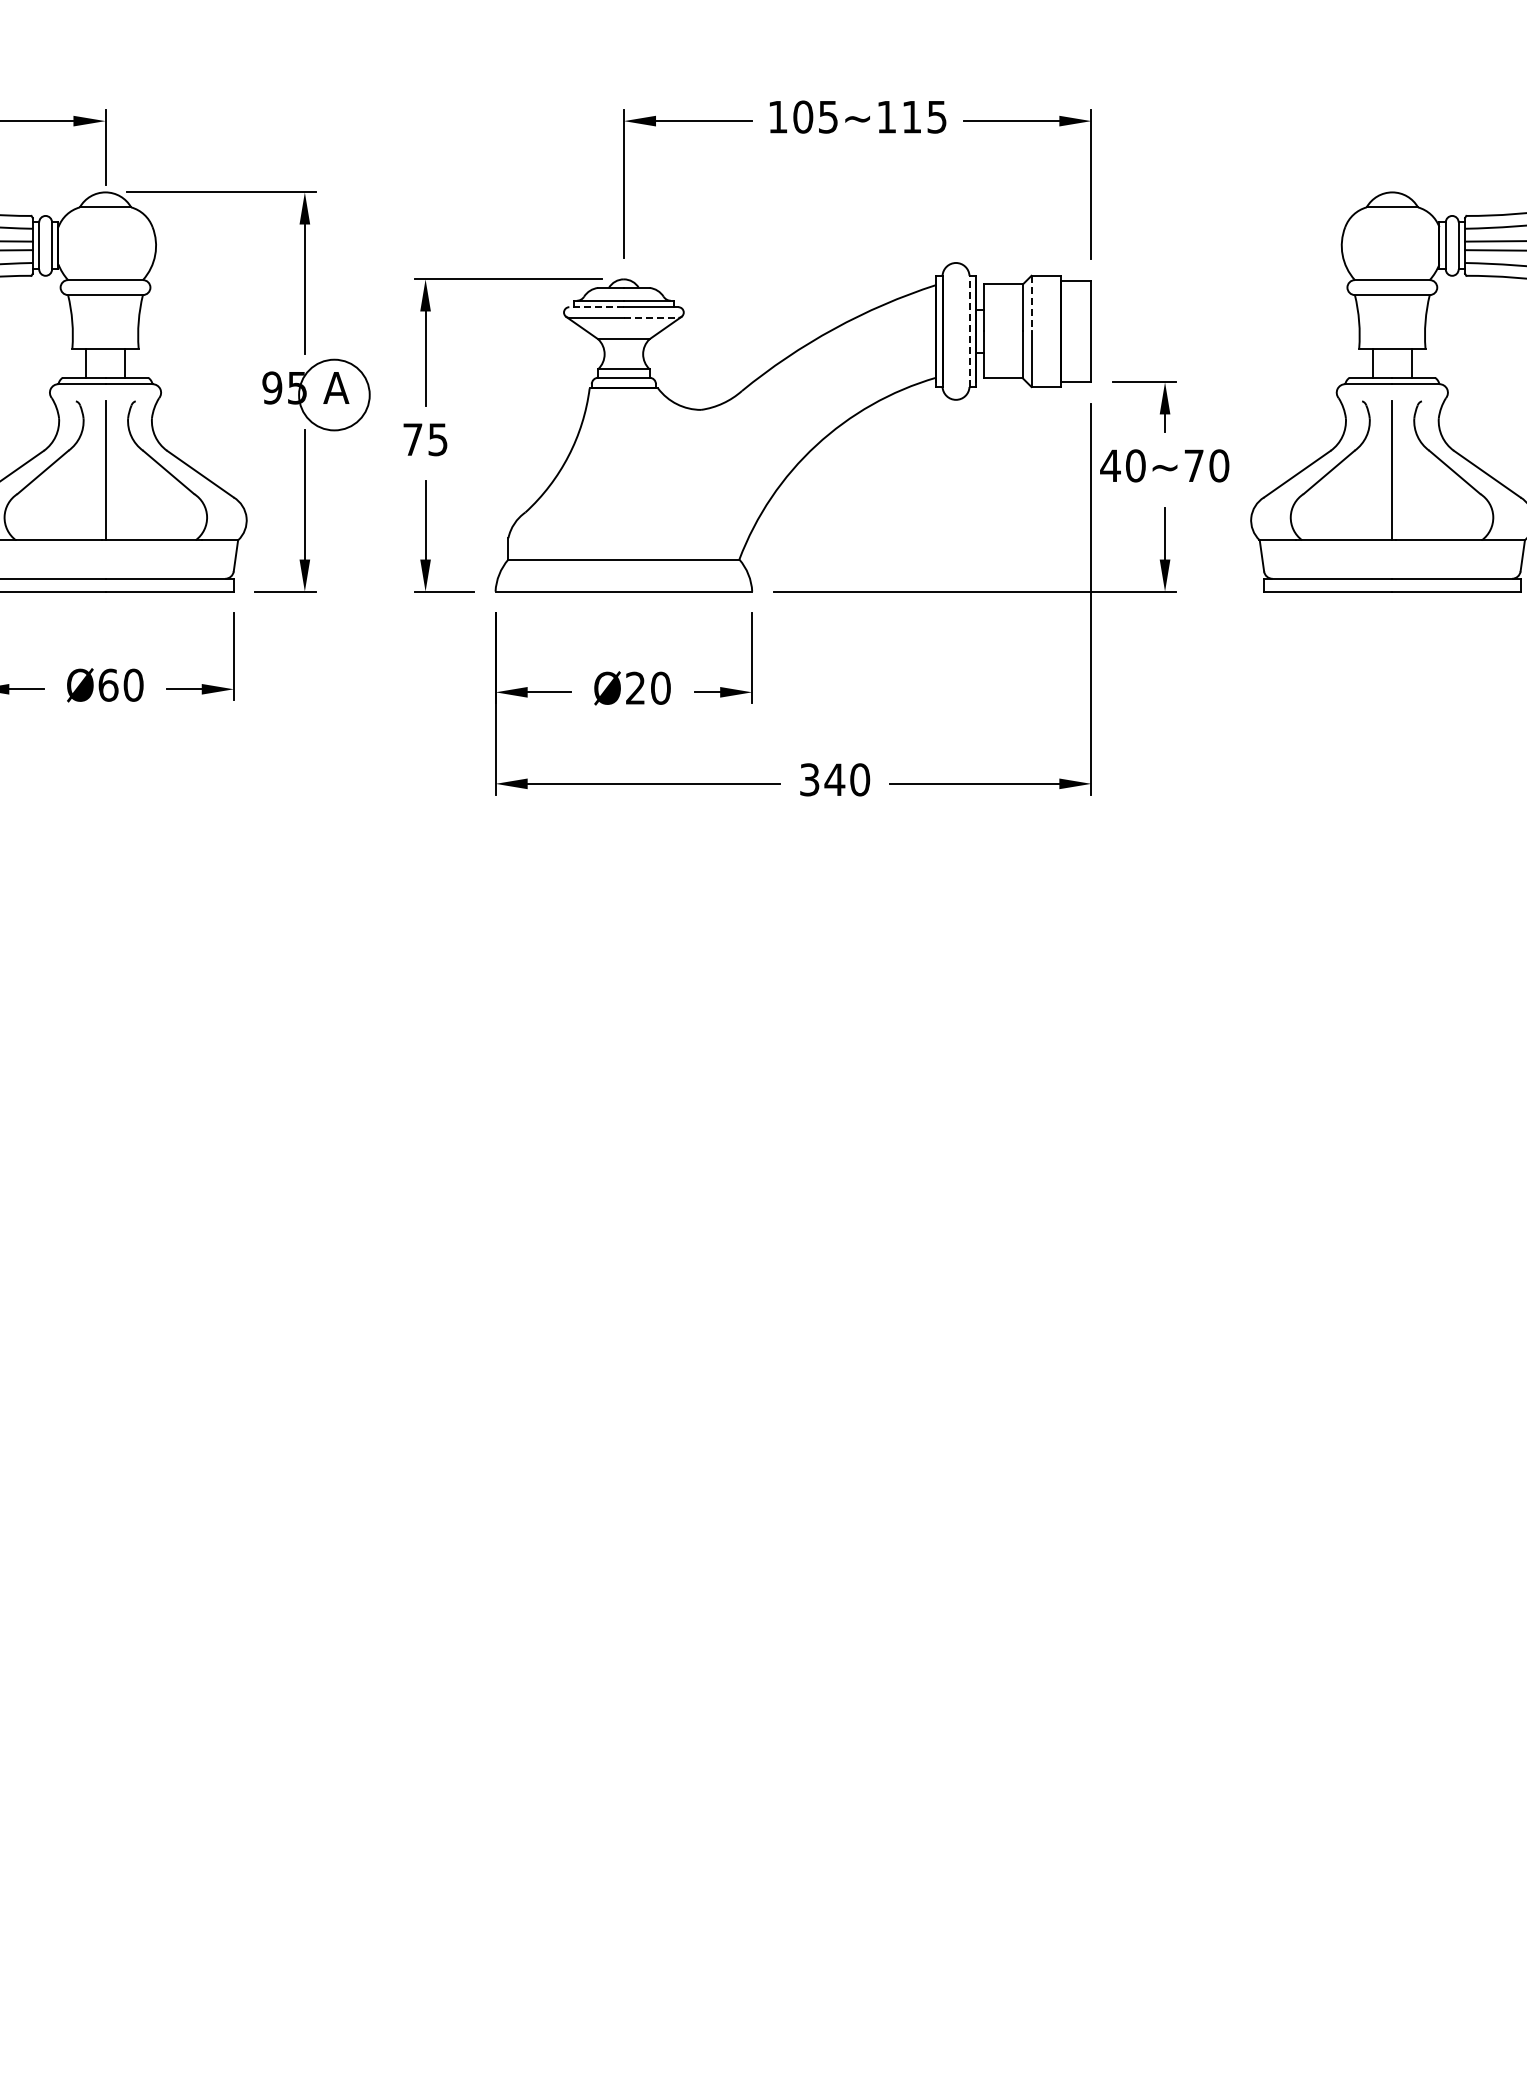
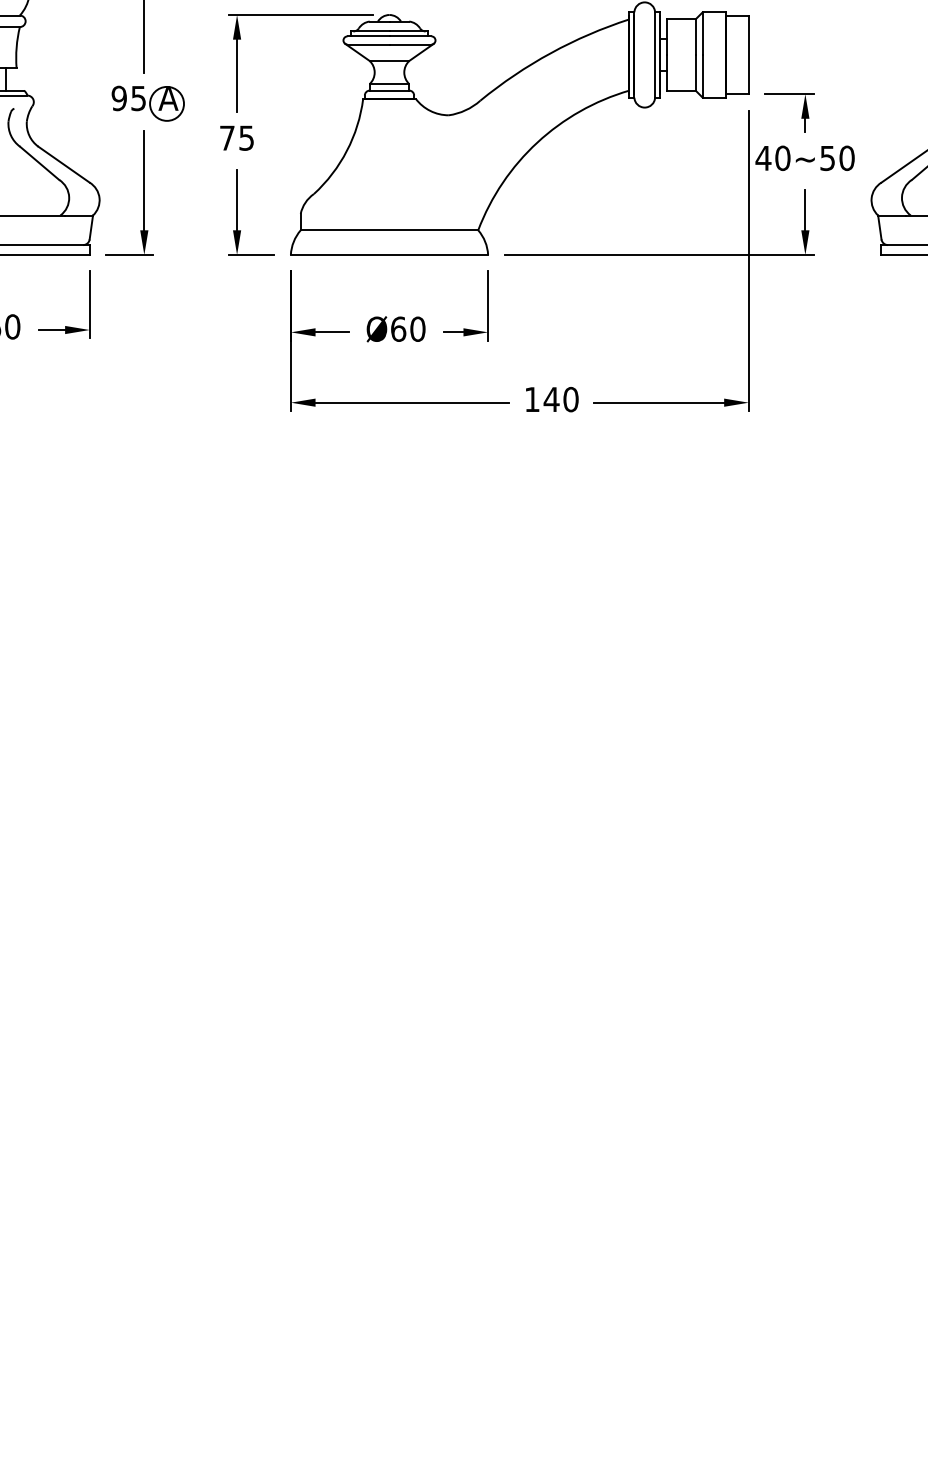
line: (1031, 303) -> (702, 33), dashed -> solid
line: (596, 307) -> (368, 36), dashed -> solid
line: (651, 317) -> (410, 44), dashed -> solid
line: (969, 331) -> (655, 55), dashed -> solid
circle: (334, 394) -> (167, 103), size x0.62
text: (1193, 465) -> (827, 158), 40~70 -> 40~50
text: (635, 687) -> (398, 328), Ø20 -> Ø60
text: (809, 779) -> (532, 399), 340 -> 140

